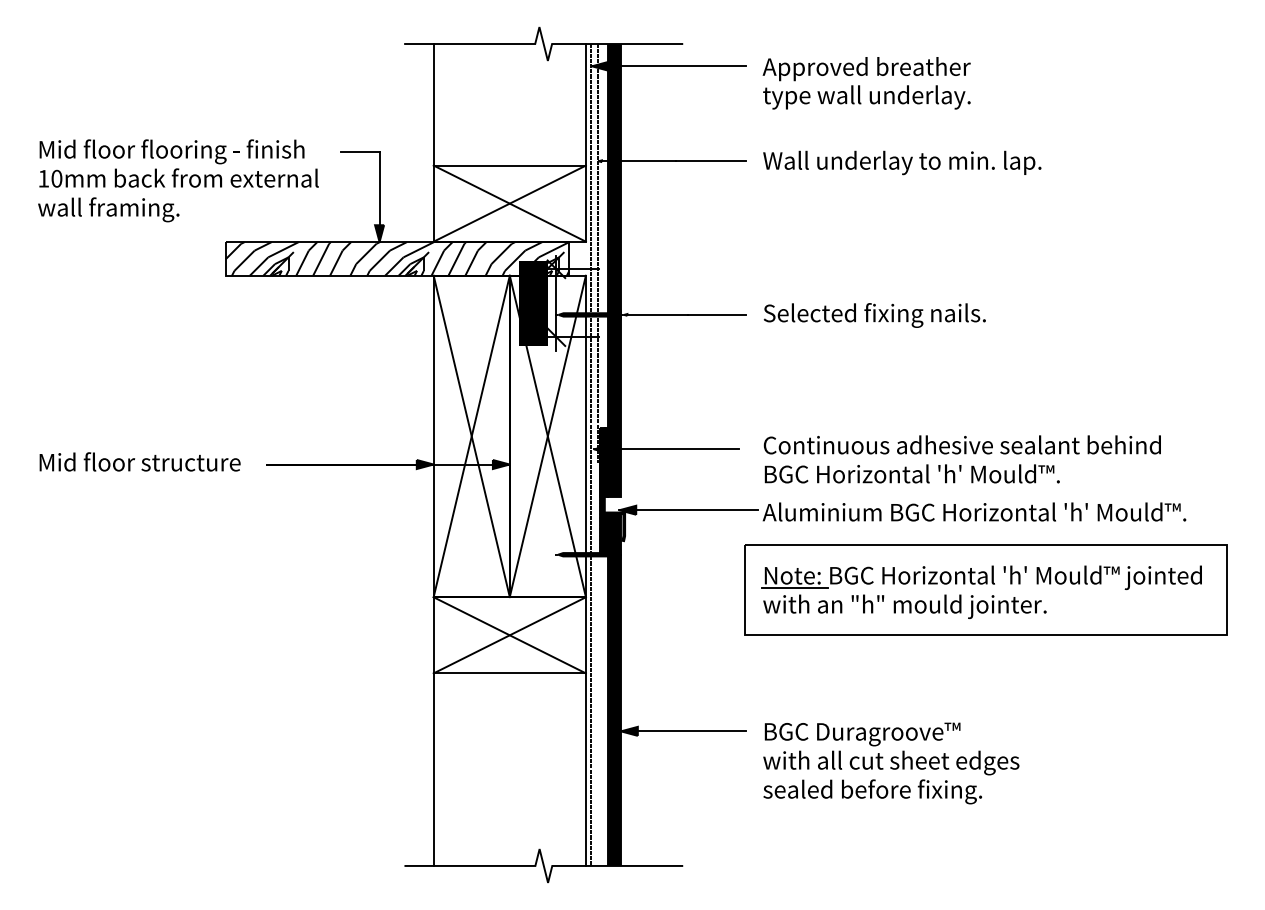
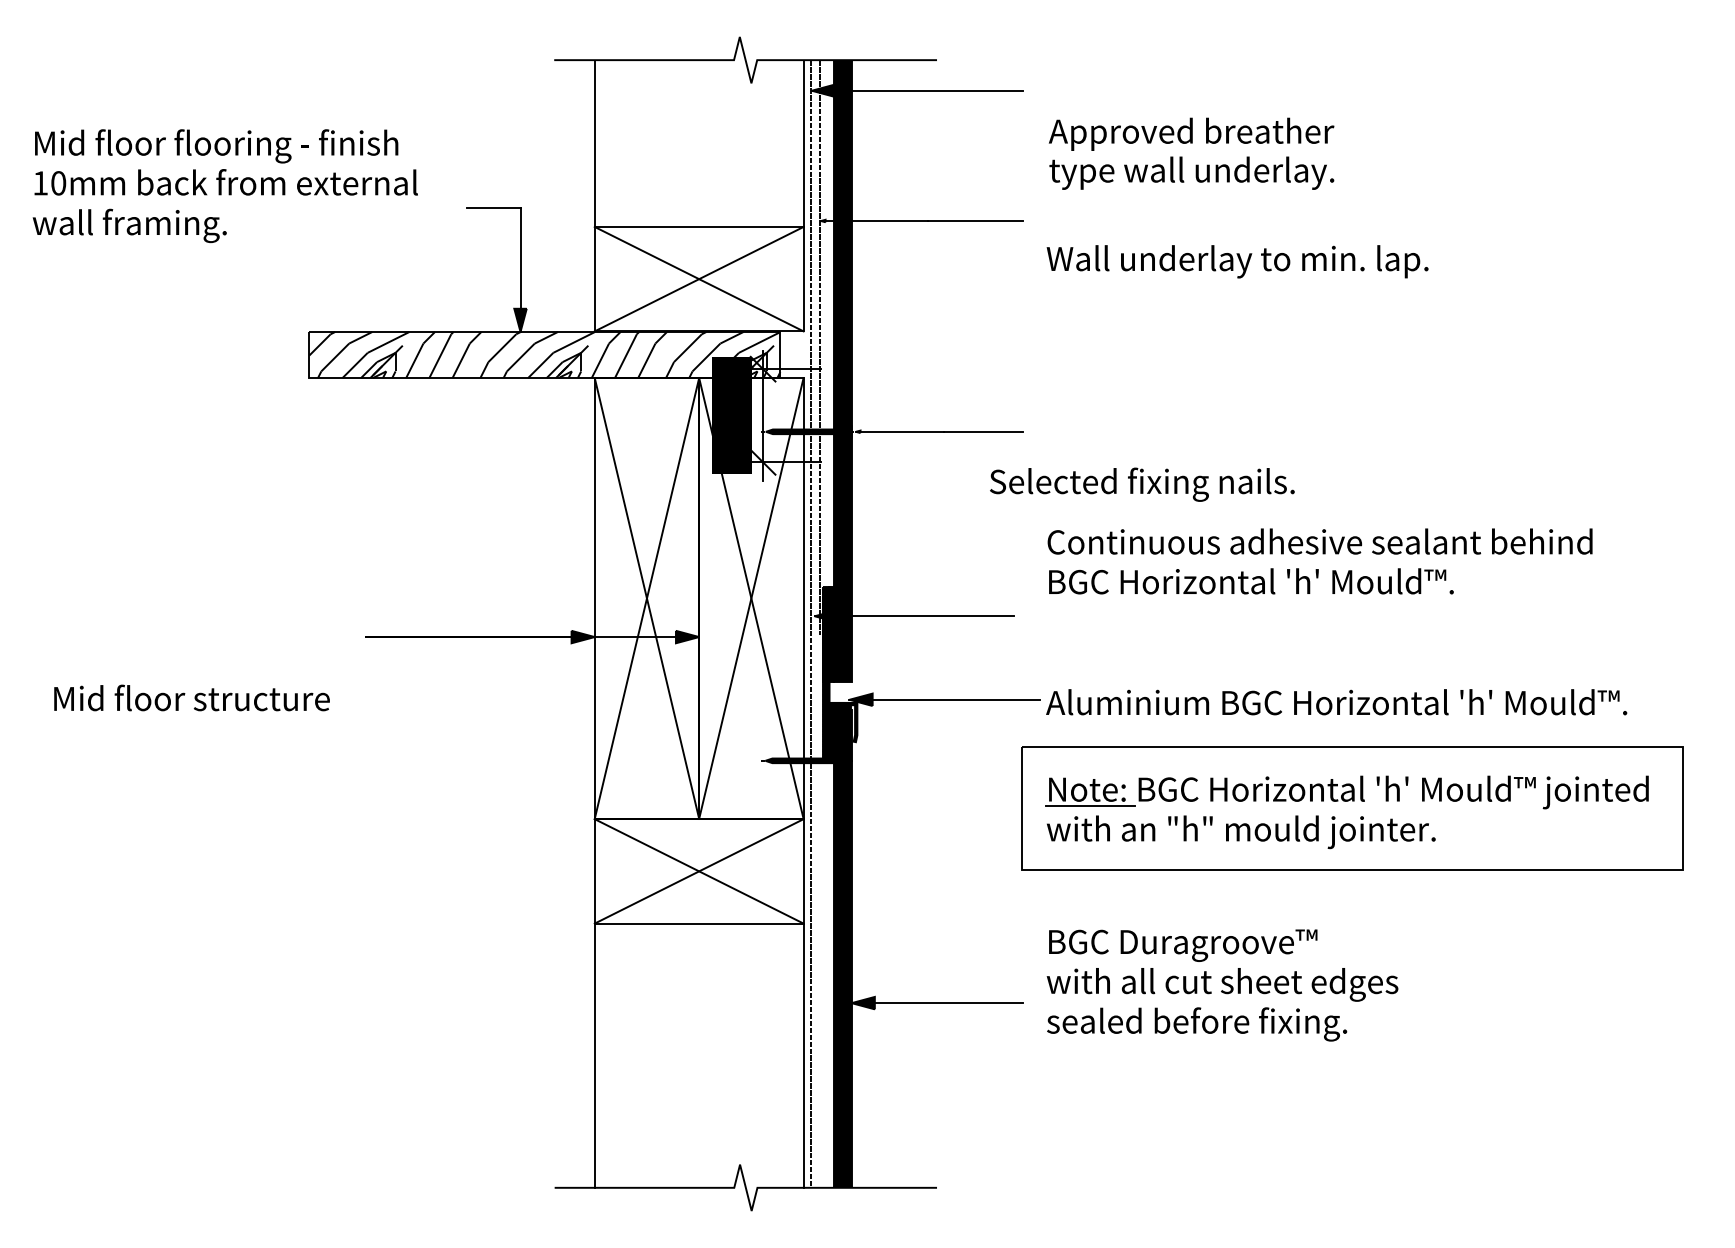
text: (866, 83) -> (1191, 154), moved
text: (902, 162) -> (1237, 261), moved
text: (178, 180) -> (225, 185), moved
text: (874, 315) -> (1141, 484), moved
text: (961, 459) -> (1318, 561), moved
text: (139, 461) -> (191, 697), moved
text: (891, 763) -> (1222, 985), moved

